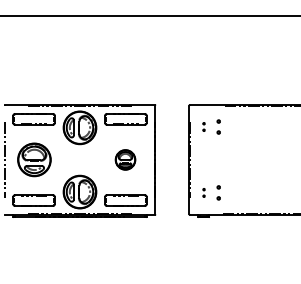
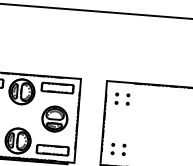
part: (203, 126) -> (116, 98), size x1.67
part: (125, 159) -> (54, 118), size x1.67
part: (203, 192) -> (112, 148), size x1.67

